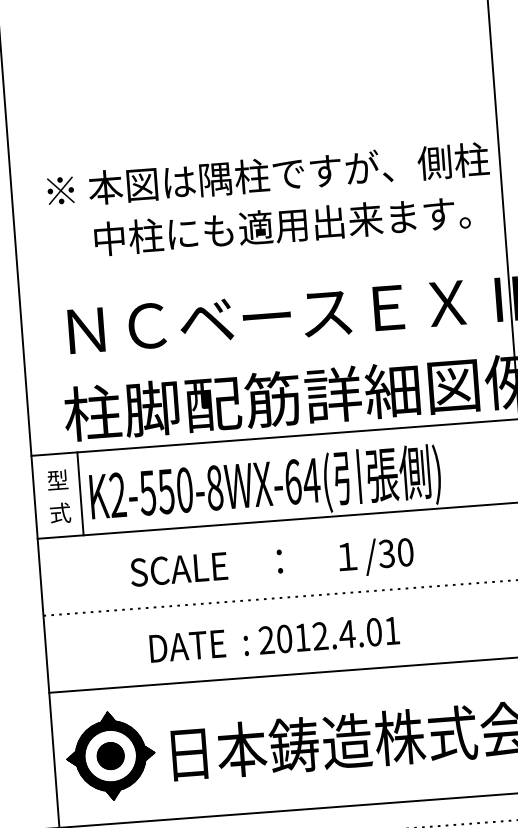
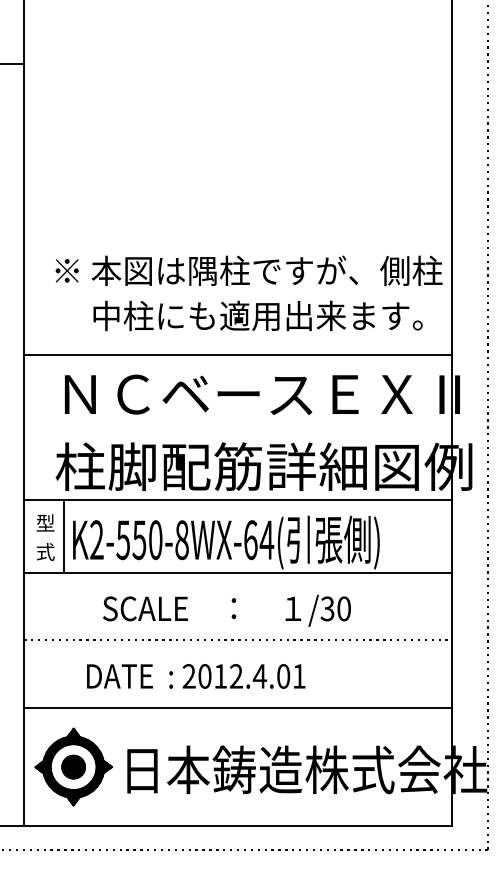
line: (263, 271) -> (238, 354), added
text: (274, 639) -> (196, 676), moved

